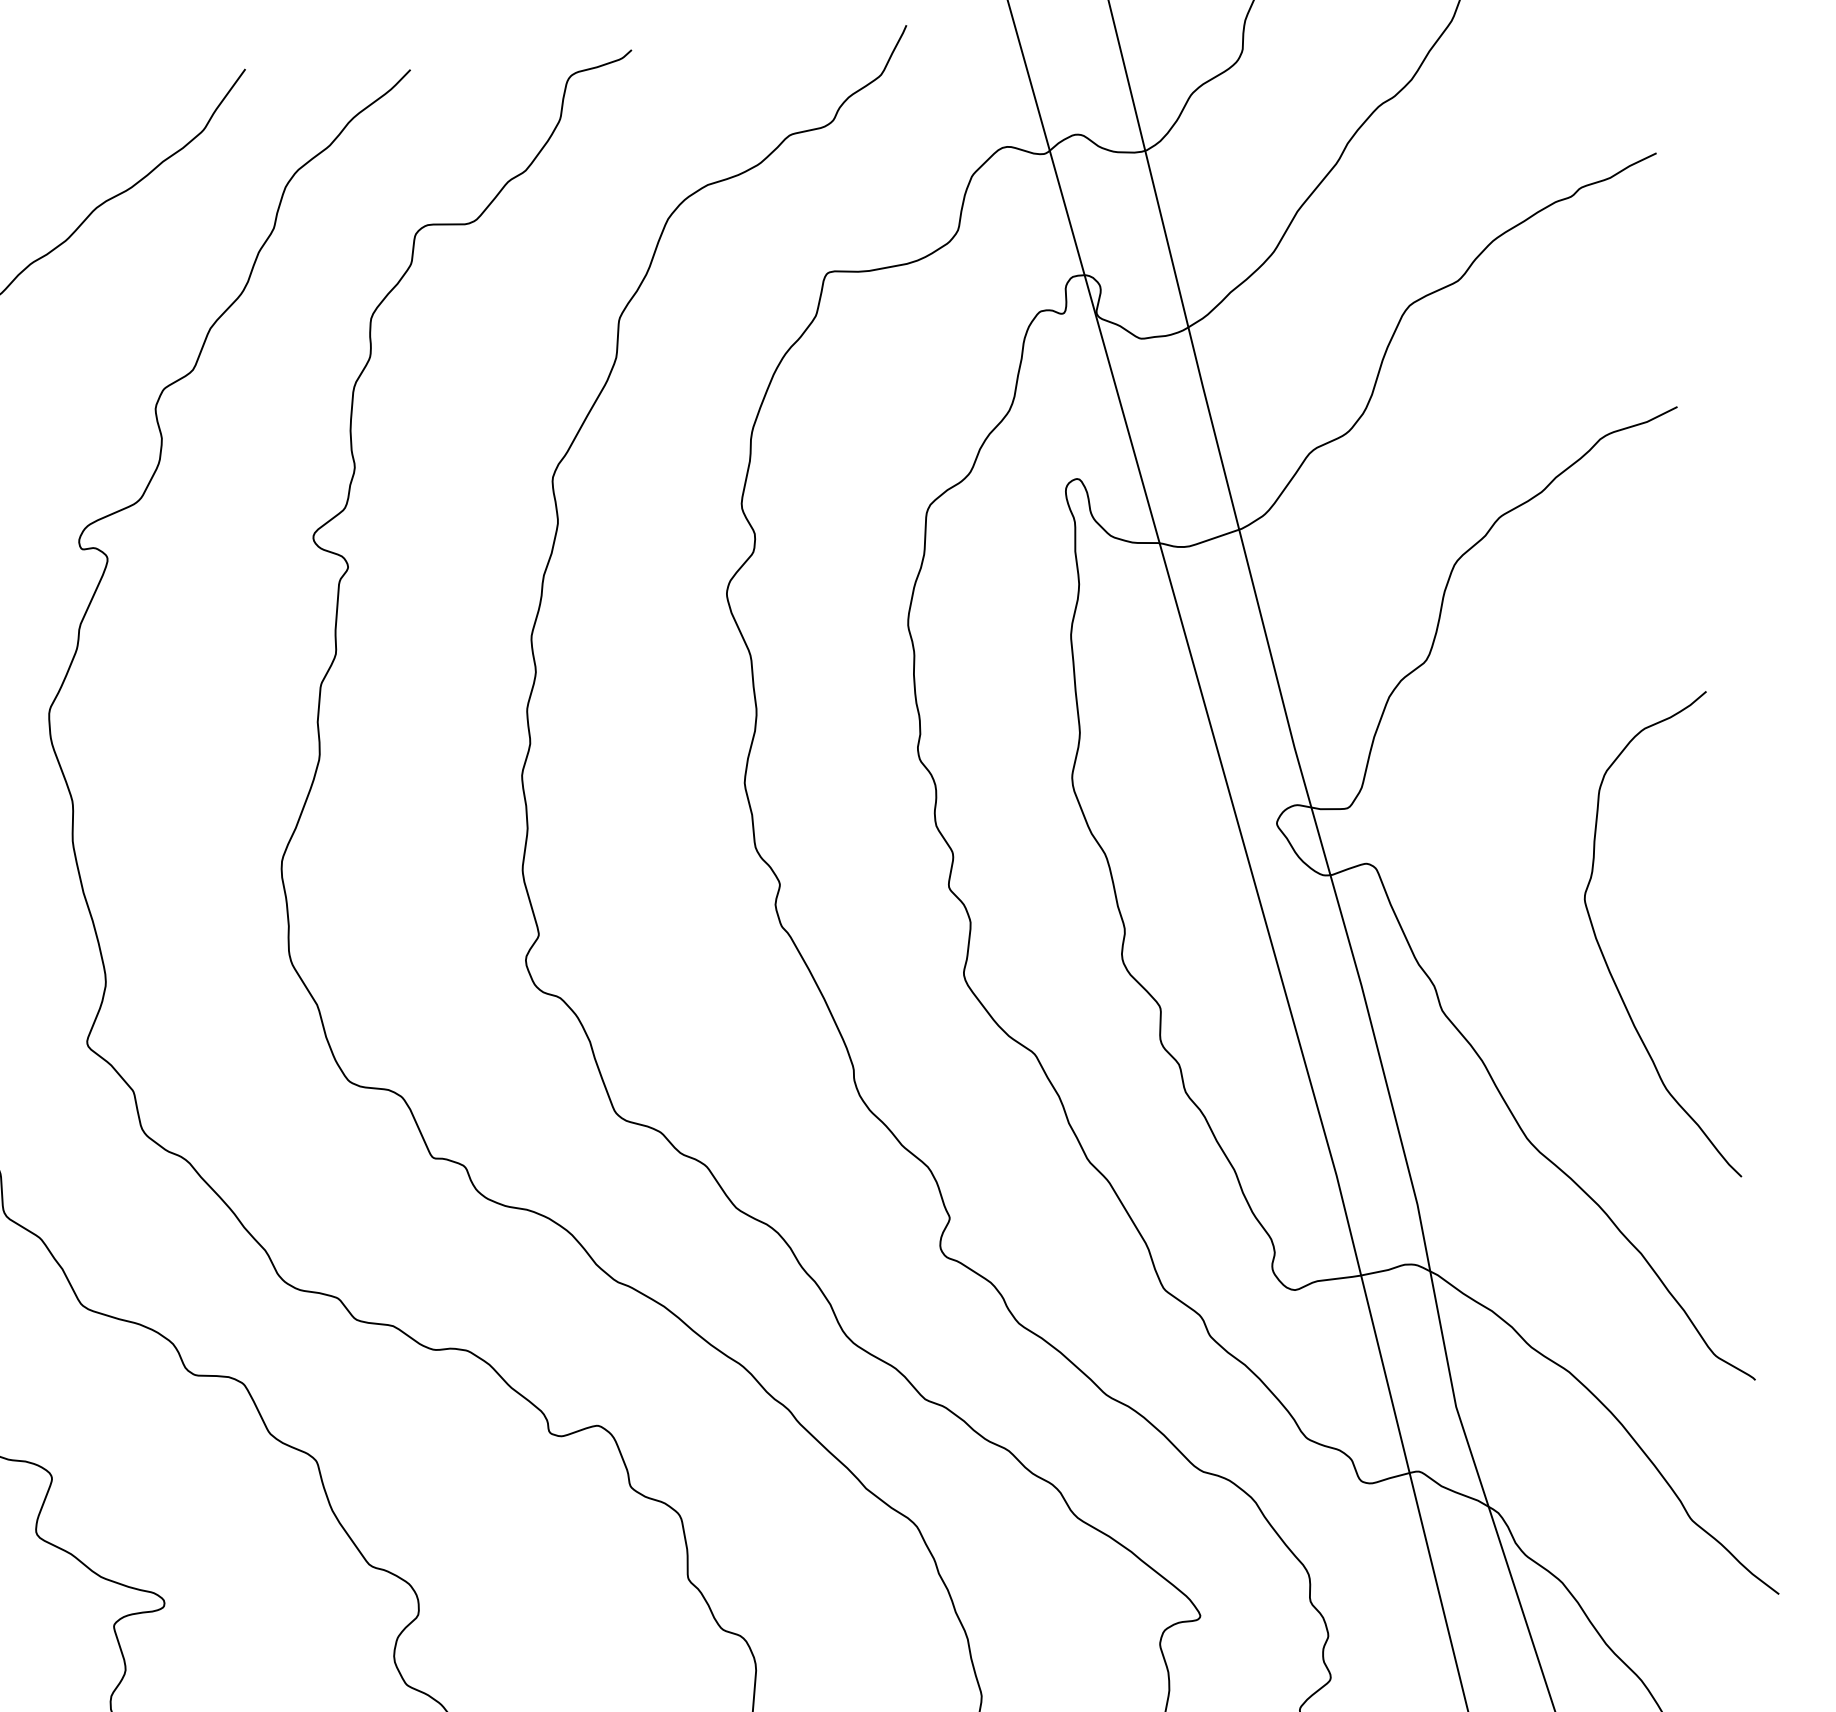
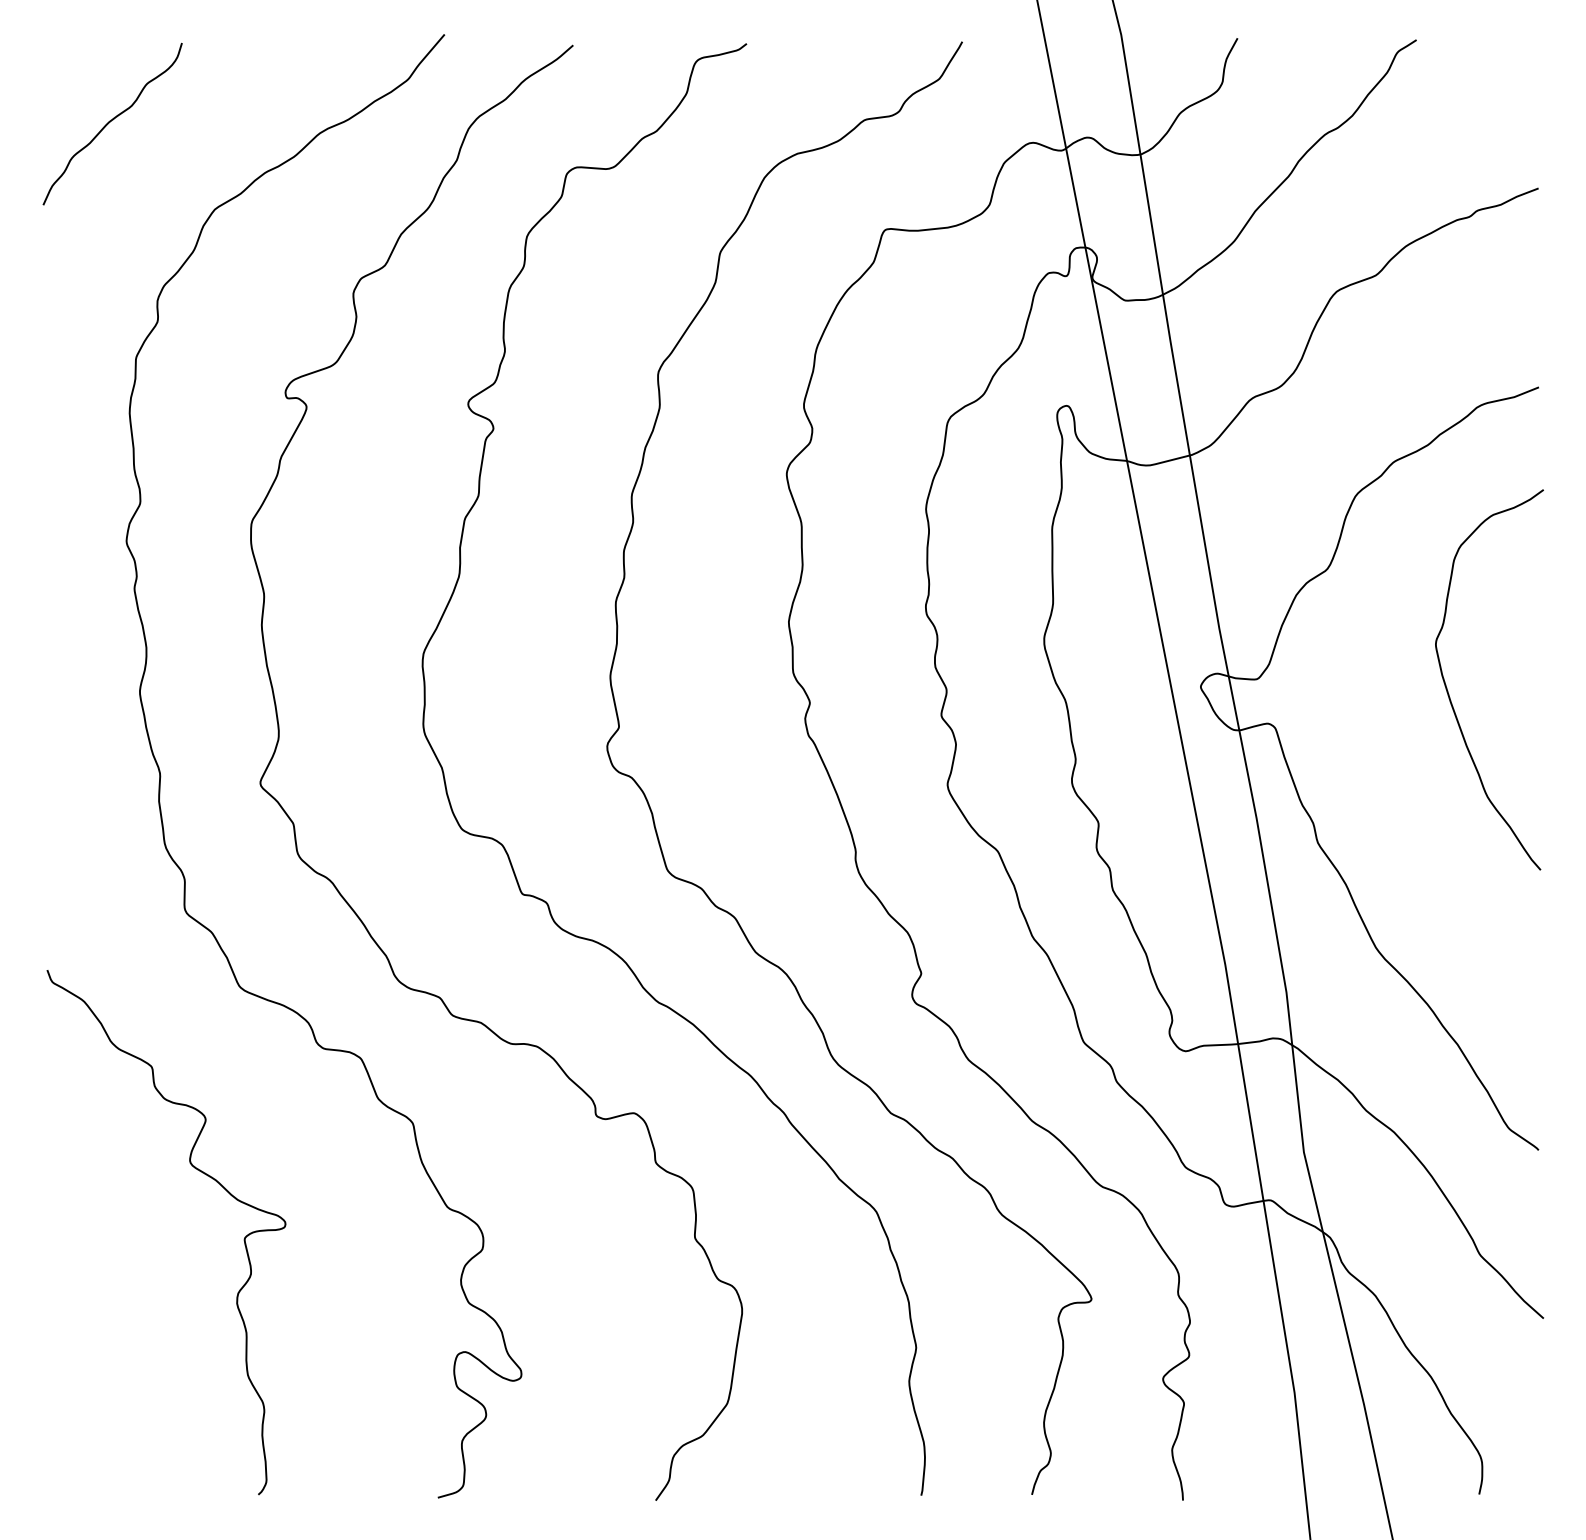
curve: (1605, 958) -> (1448, 691), moved

